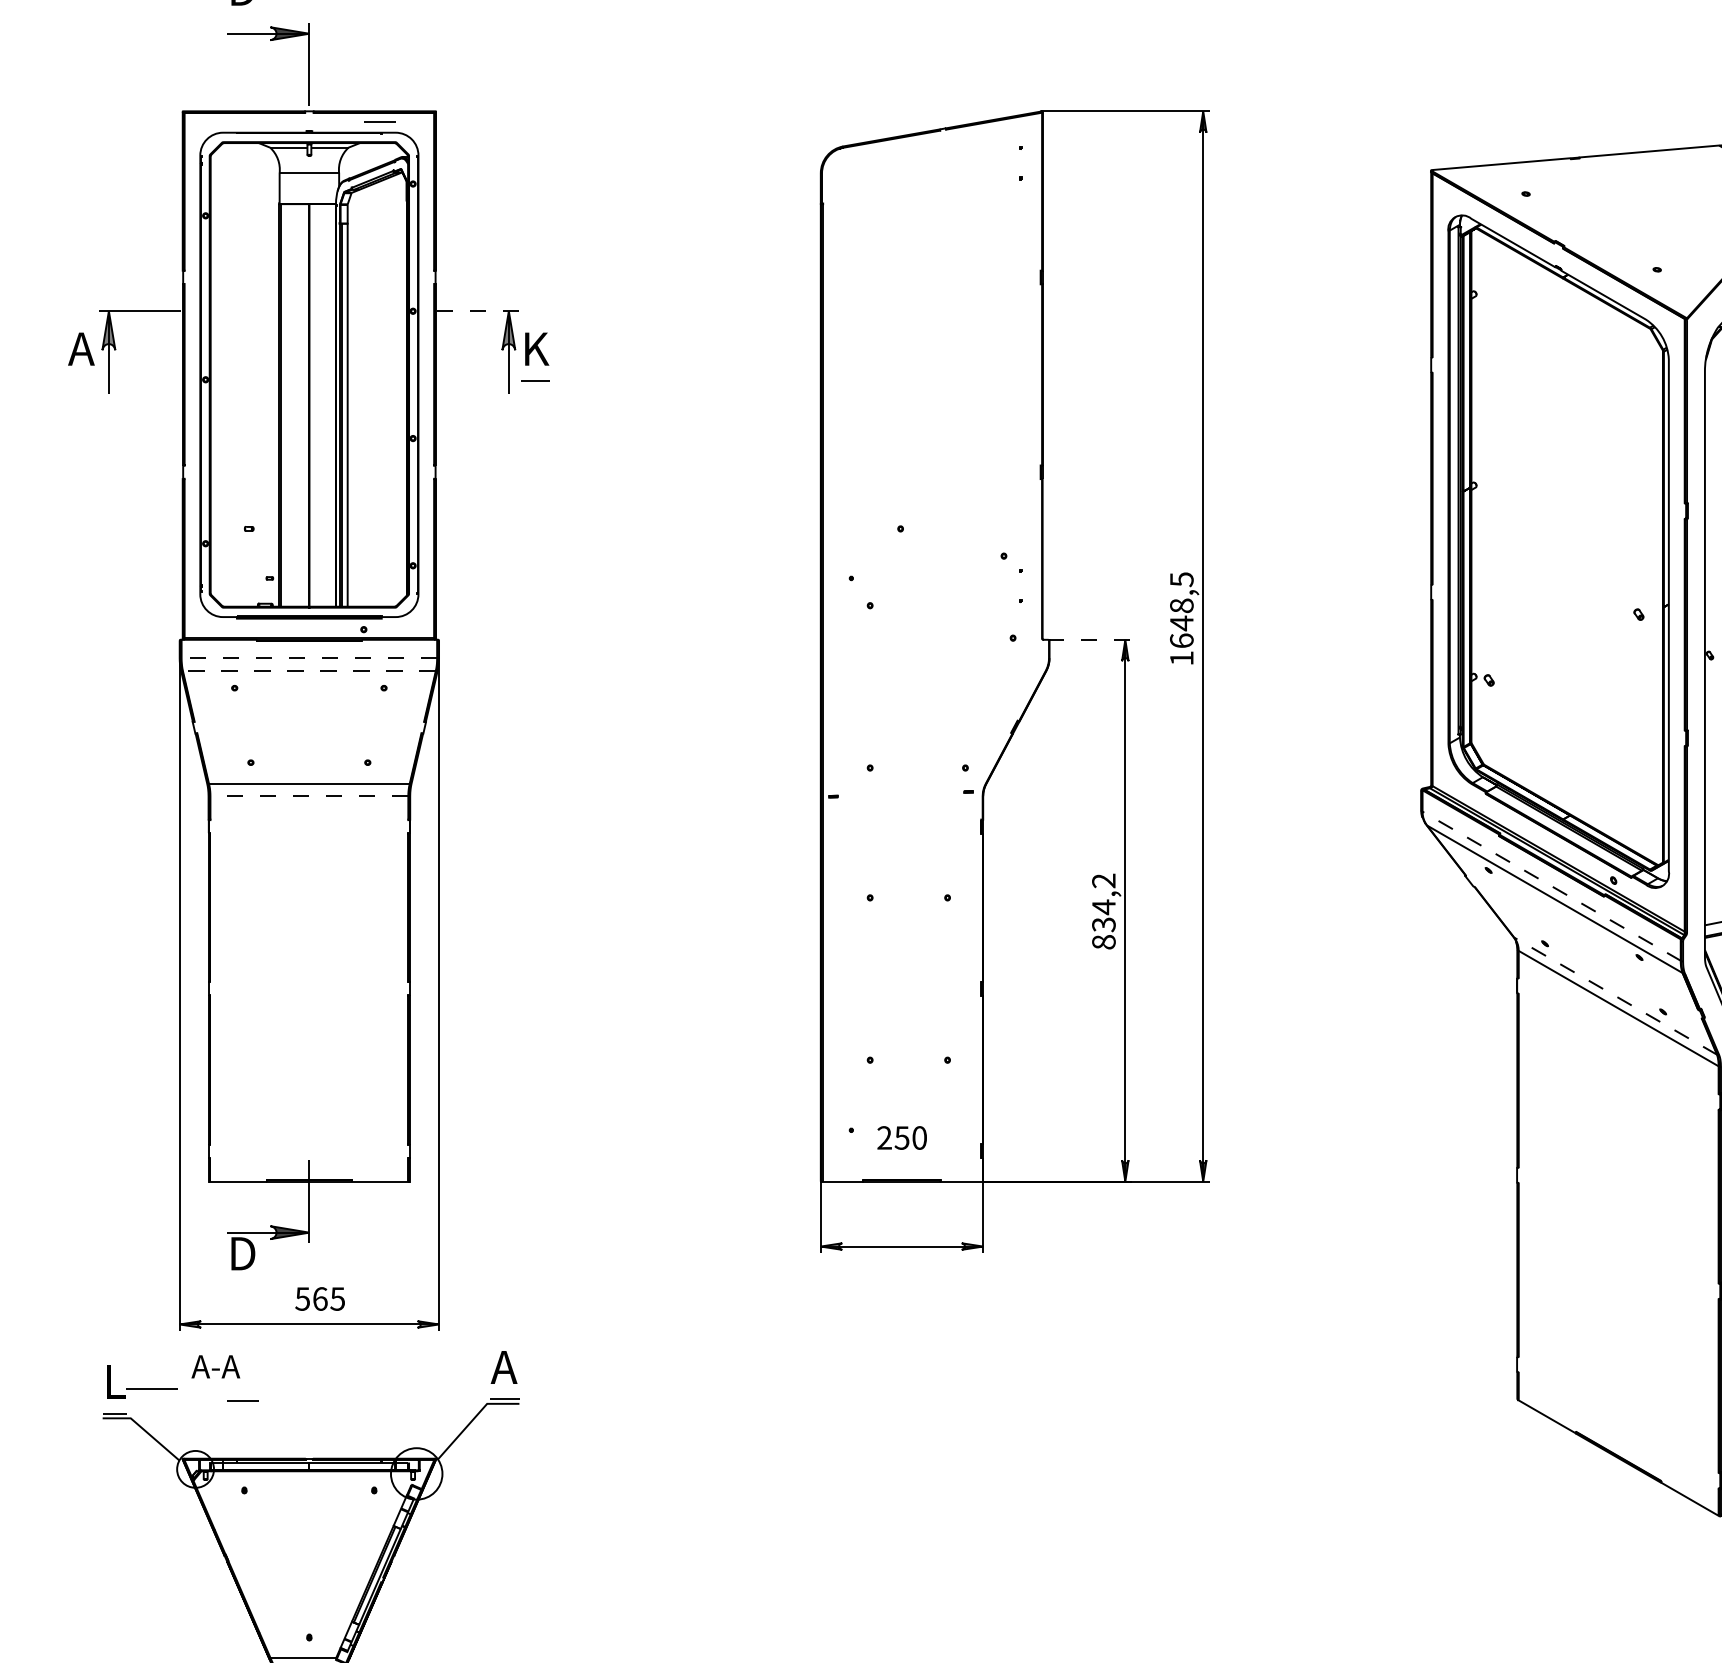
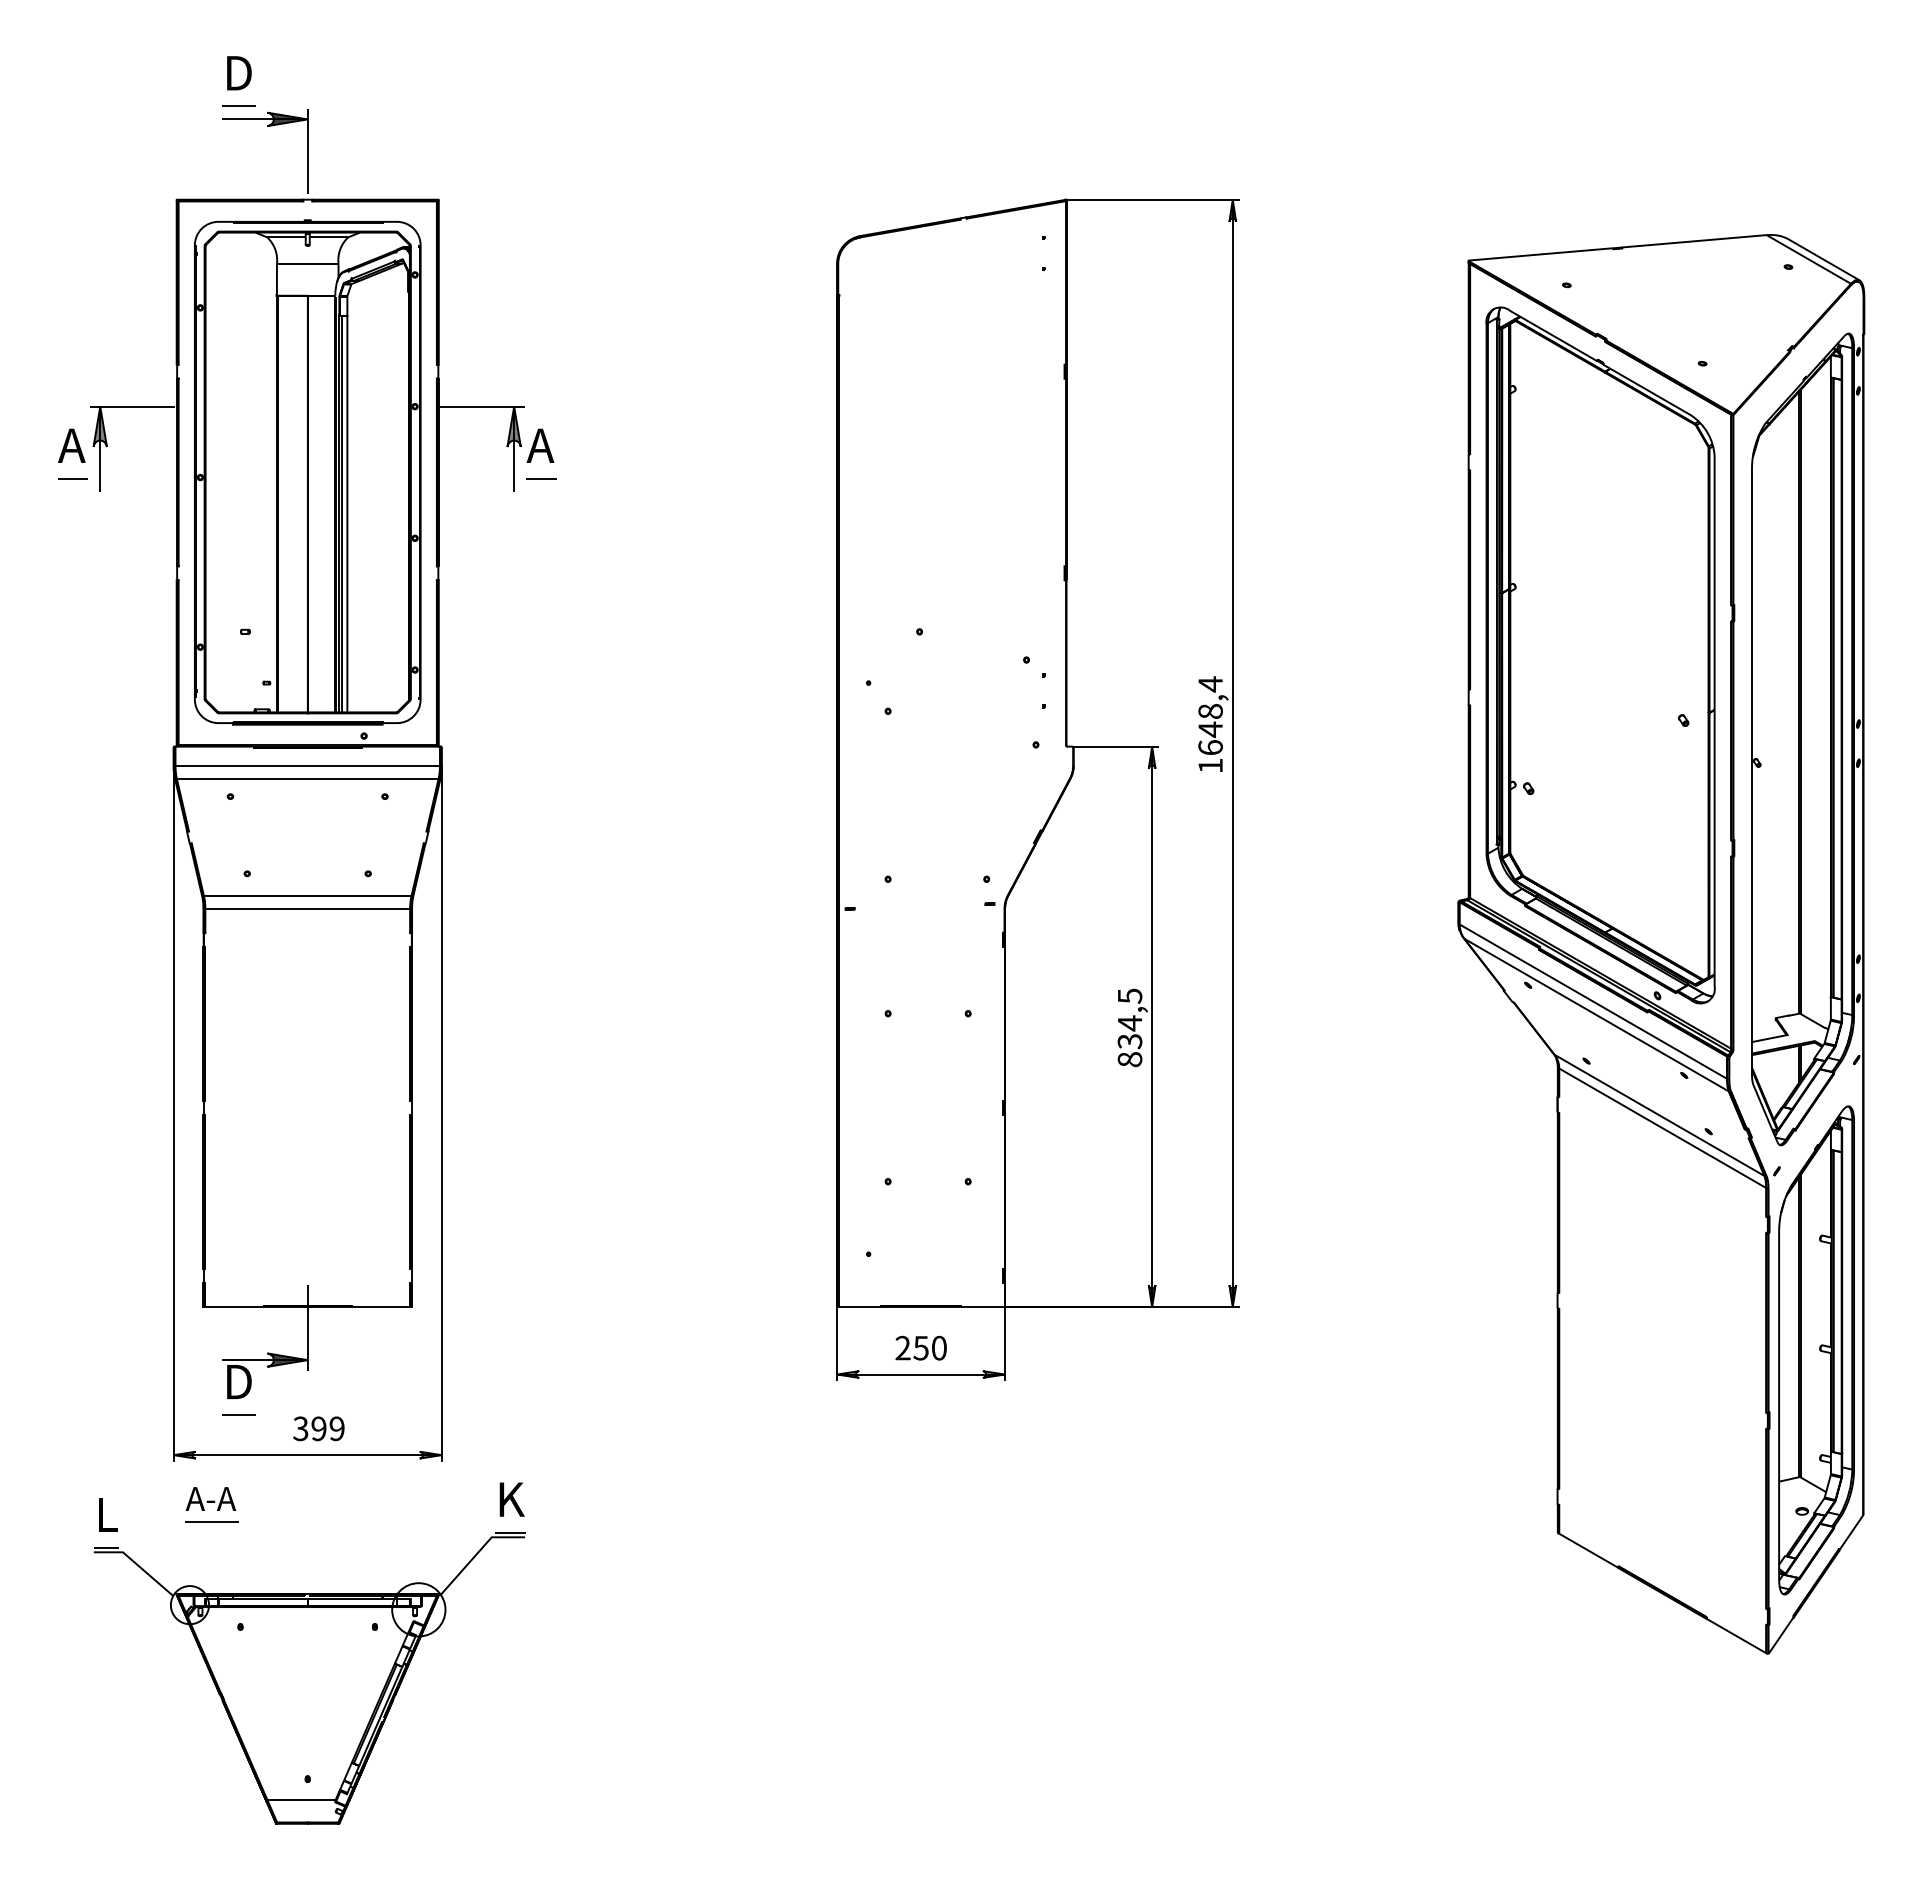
line: (379, 120) -> (238, 105), moved
line: (478, 311) -> (482, 406), dashed -> solid
text: (534, 348) -> (540, 445), K -> А
line: (82, 380) -> (72, 478), added
text: (1181, 579) -> (1210, 684), 1648,5 -> 1648,4
line: (1089, 639) -> (1115, 746), dashed -> solid
line: (309, 658) -> (307, 765), dashed -> solid
line: (309, 670) -> (307, 778), dashed -> solid
line: (309, 796) -> (307, 908), dashed -> solid
text: (1103, 881) -> (1129, 996), 834,2 -> 834,5
line: (1551, 886) -> (1593, 1001), dashed -> solid
line: (1615, 996) -> (1659, 1115), dashed -> solid
text: (901, 1137) -> (920, 1347), moved
text: (319, 1298) -> (318, 1428), 565 -> 399
text: (504, 1367) -> (509, 1499), А -> K
line: (150, 1388) -> (211, 1521), moved
line: (242, 1400) -> (238, 1414), moved

